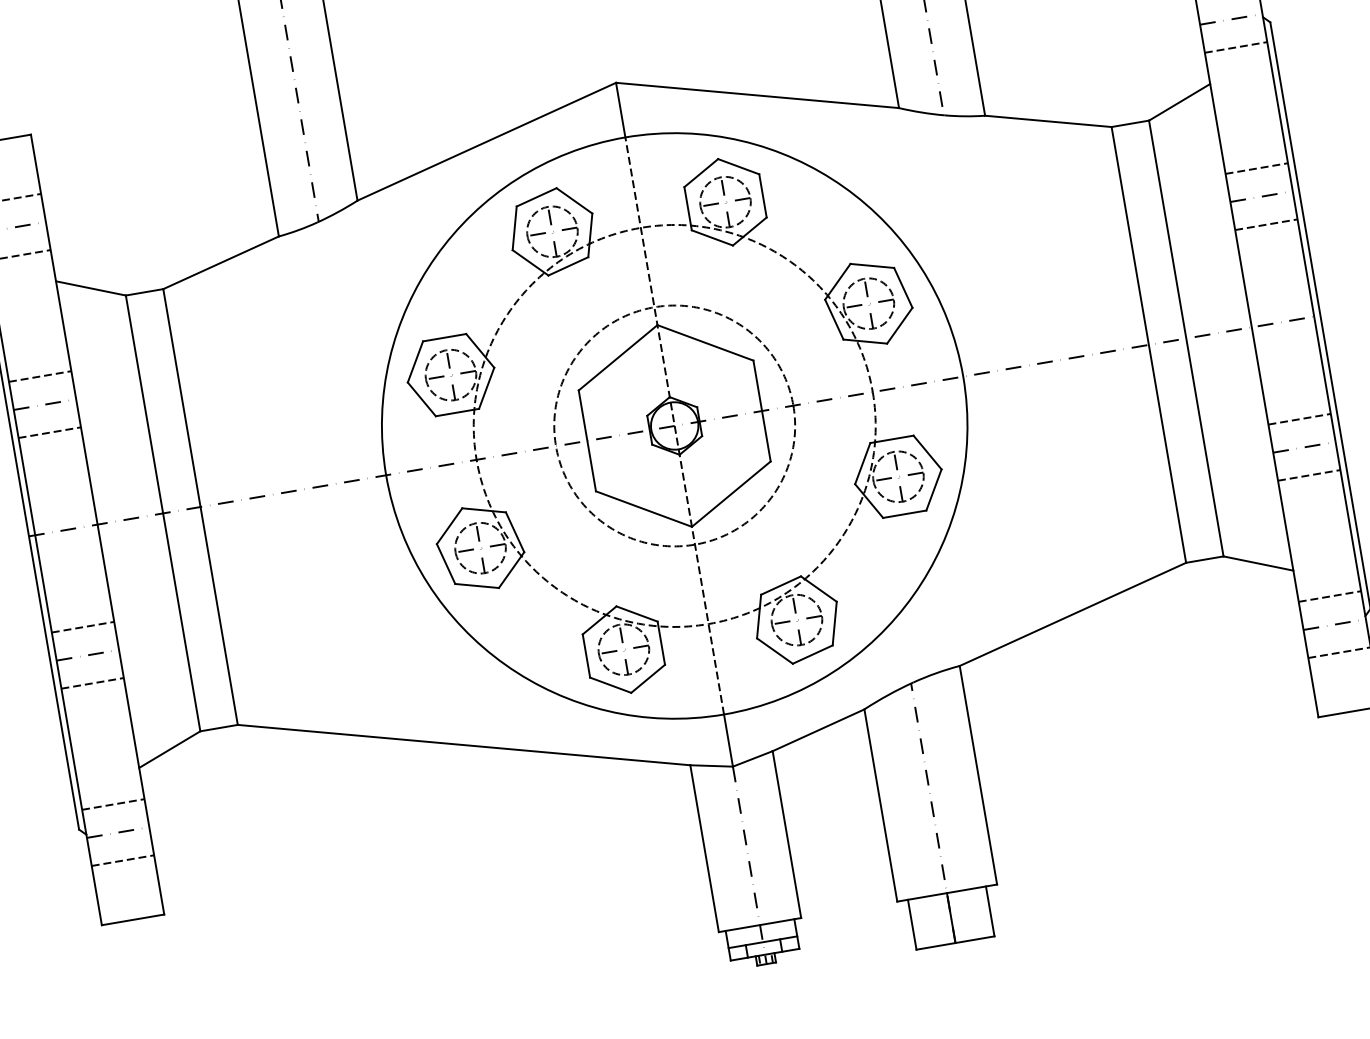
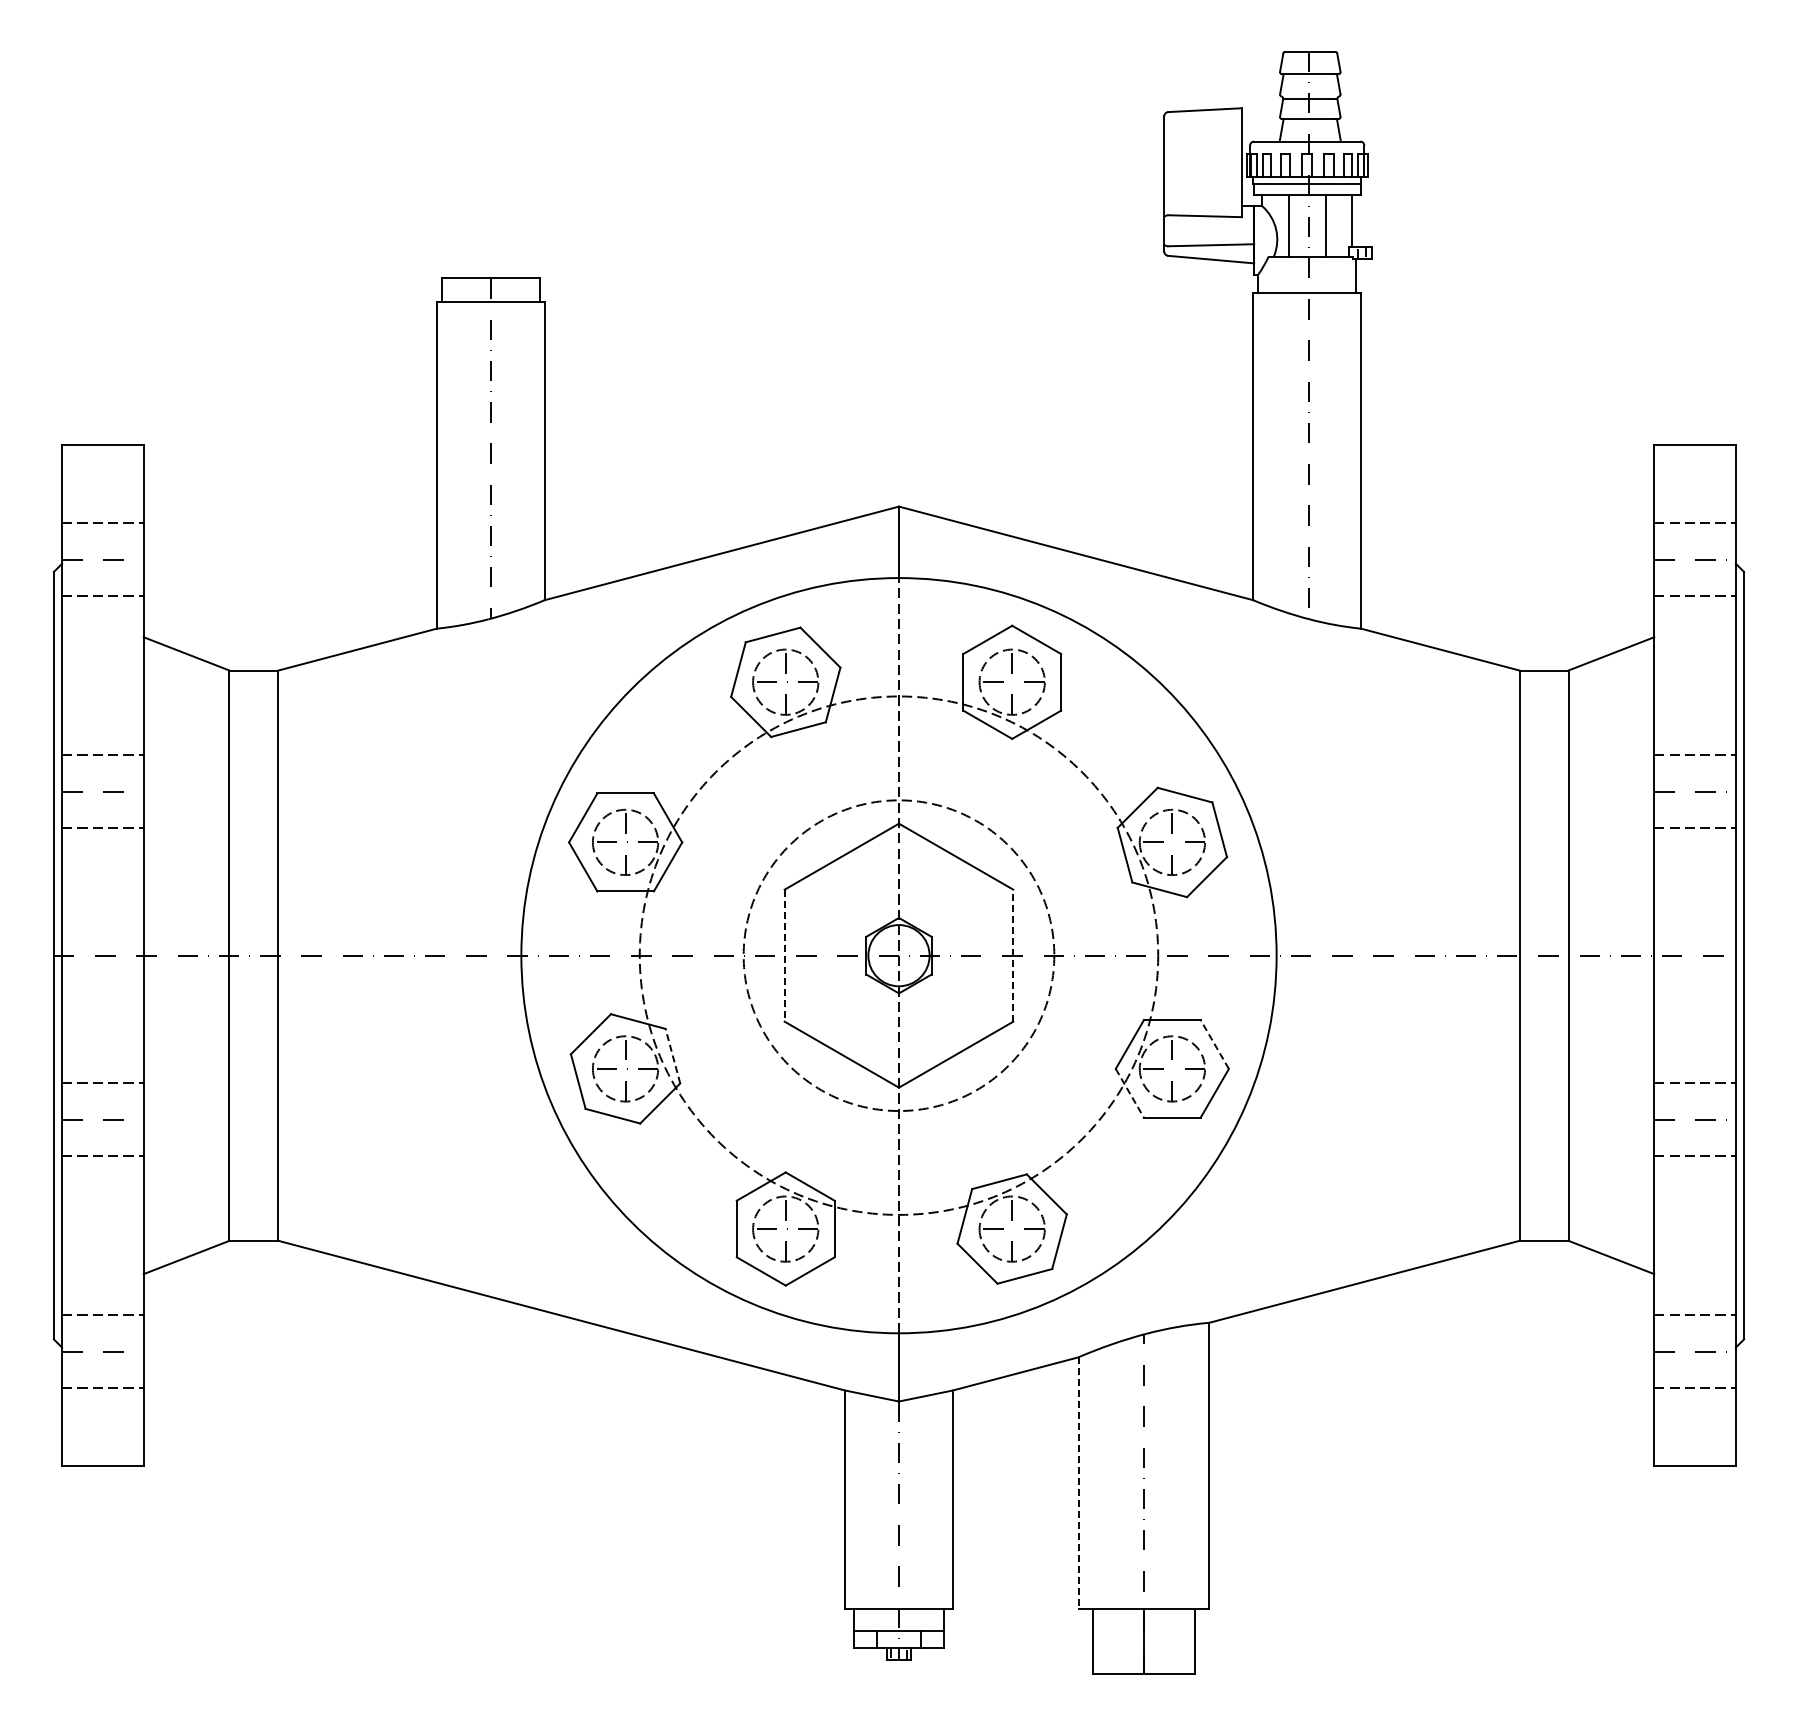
line: (762, 410) -> (1013, 955), solid -> dashed
line: (587, 441) -> (784, 956), solid -> dashed
line: (927, 452) -> (1214, 1044), solid -> dashed
line: (869, 501) -> (1130, 1093), solid -> dashed
line: (514, 531) -> (672, 1055), solid -> dashed
line: (880, 805) -> (1078, 1483), solid -> dashed

